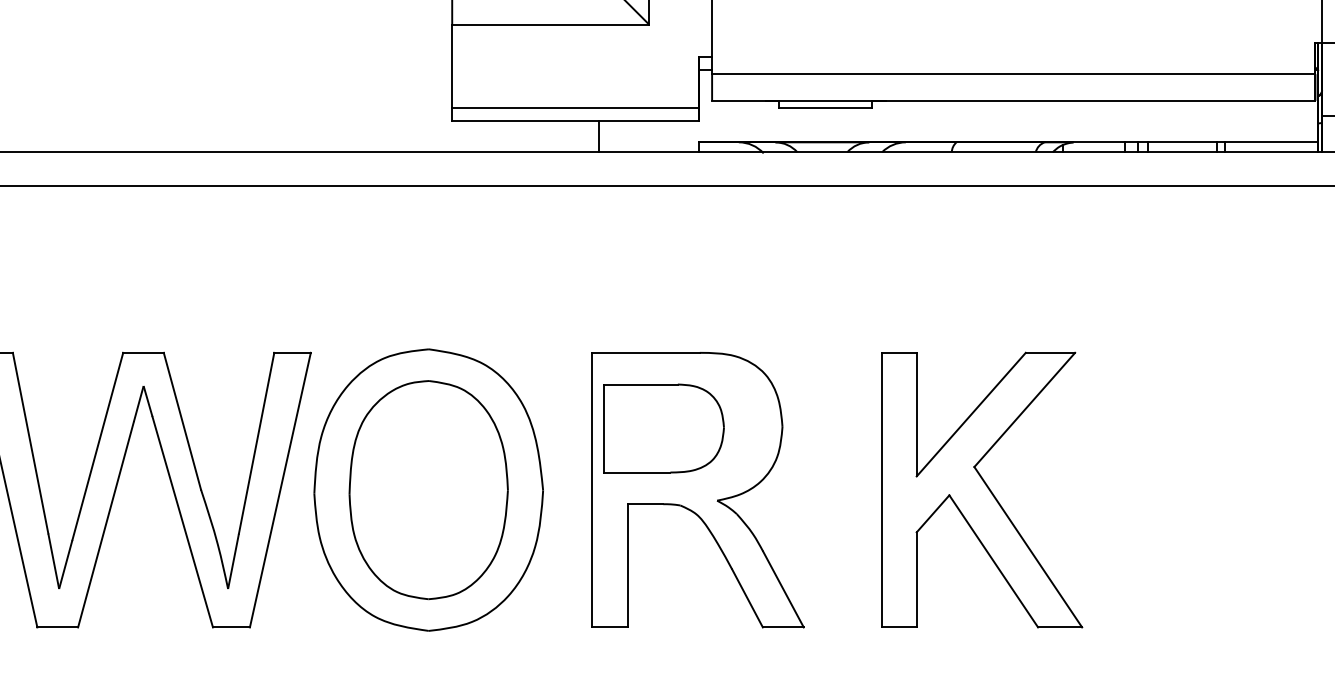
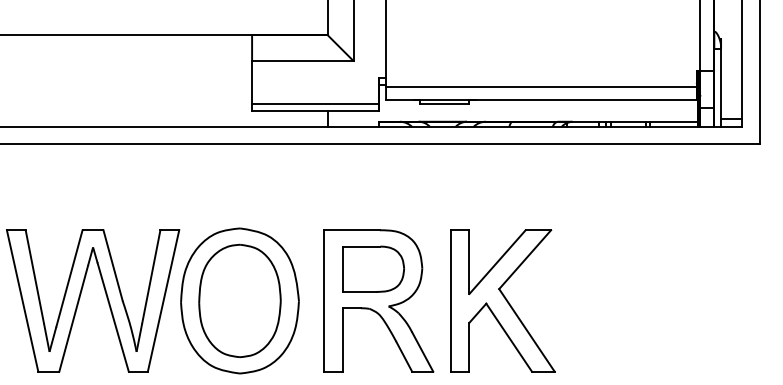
part: (664, 427) -> (373, 268), moved
part: (980, 489) -> (502, 300), moved

